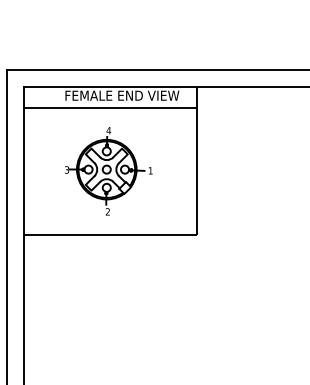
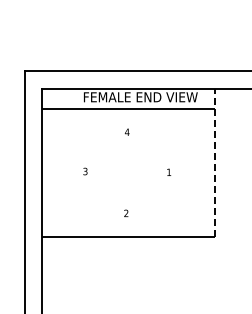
line: (196, 161) -> (214, 163), solid -> dashed
part: (108, 171) -> (126, 173), removed

